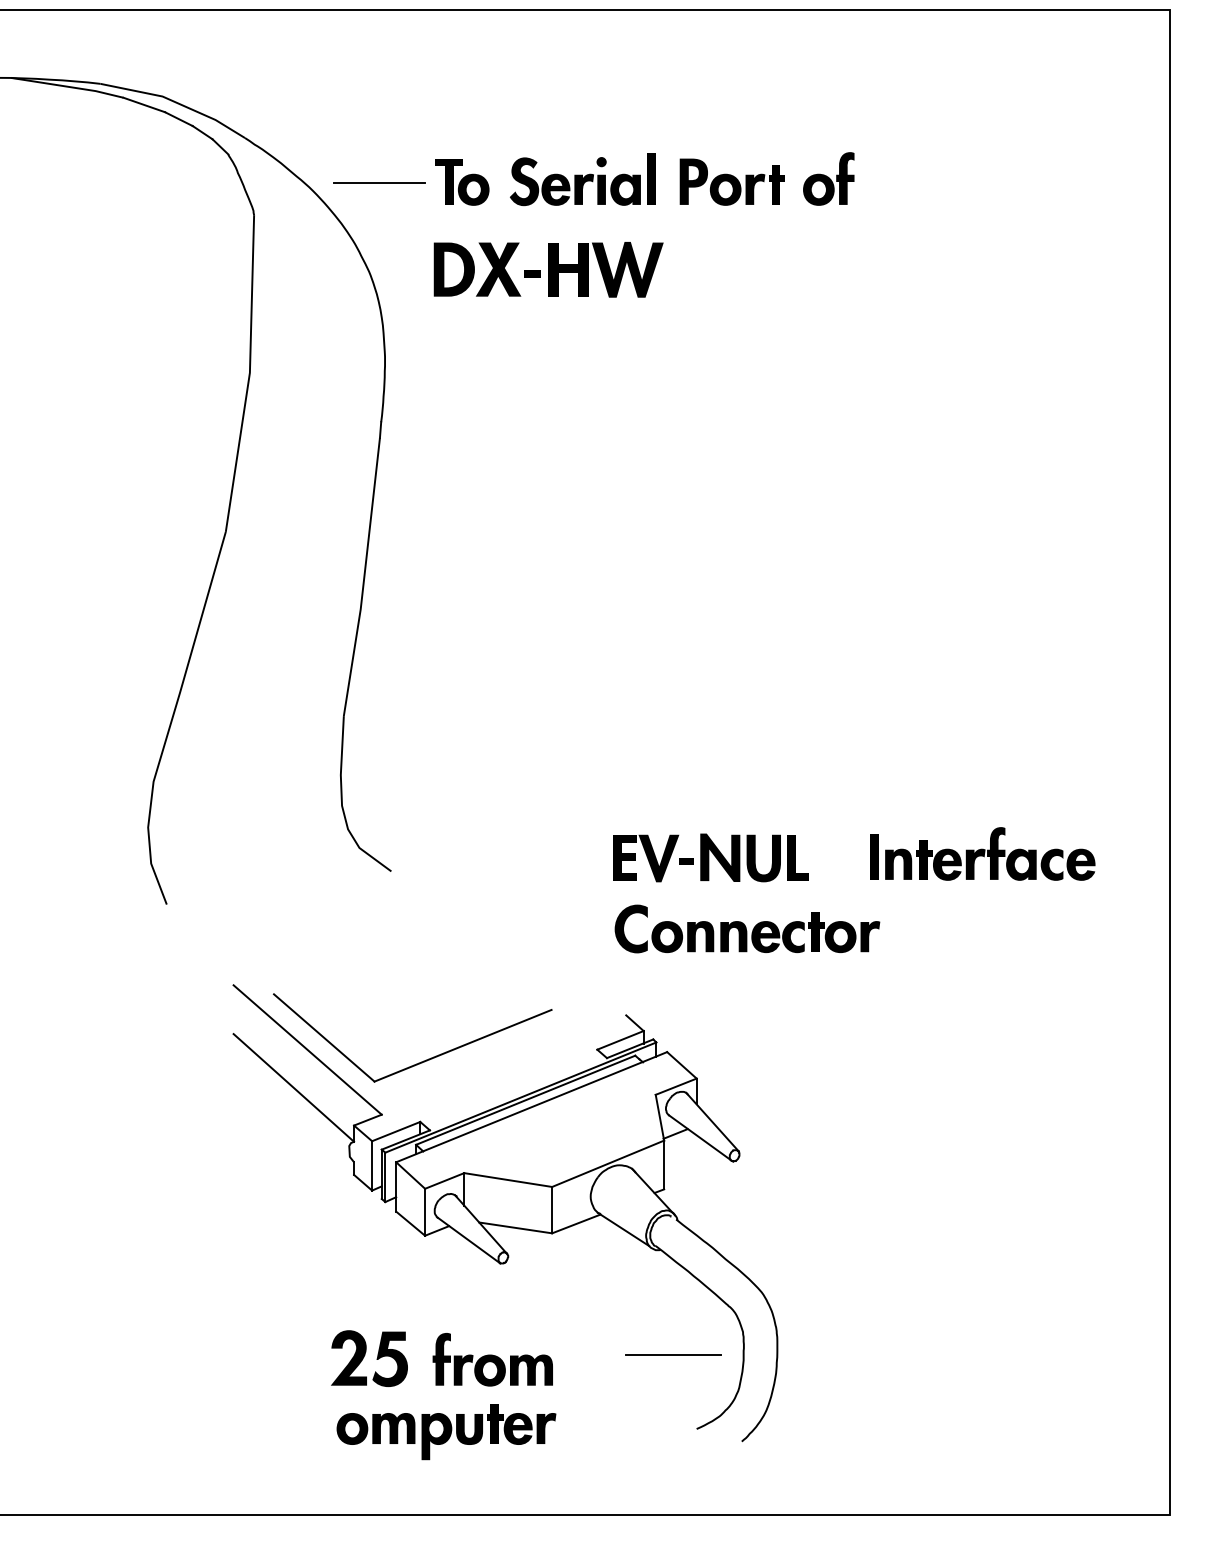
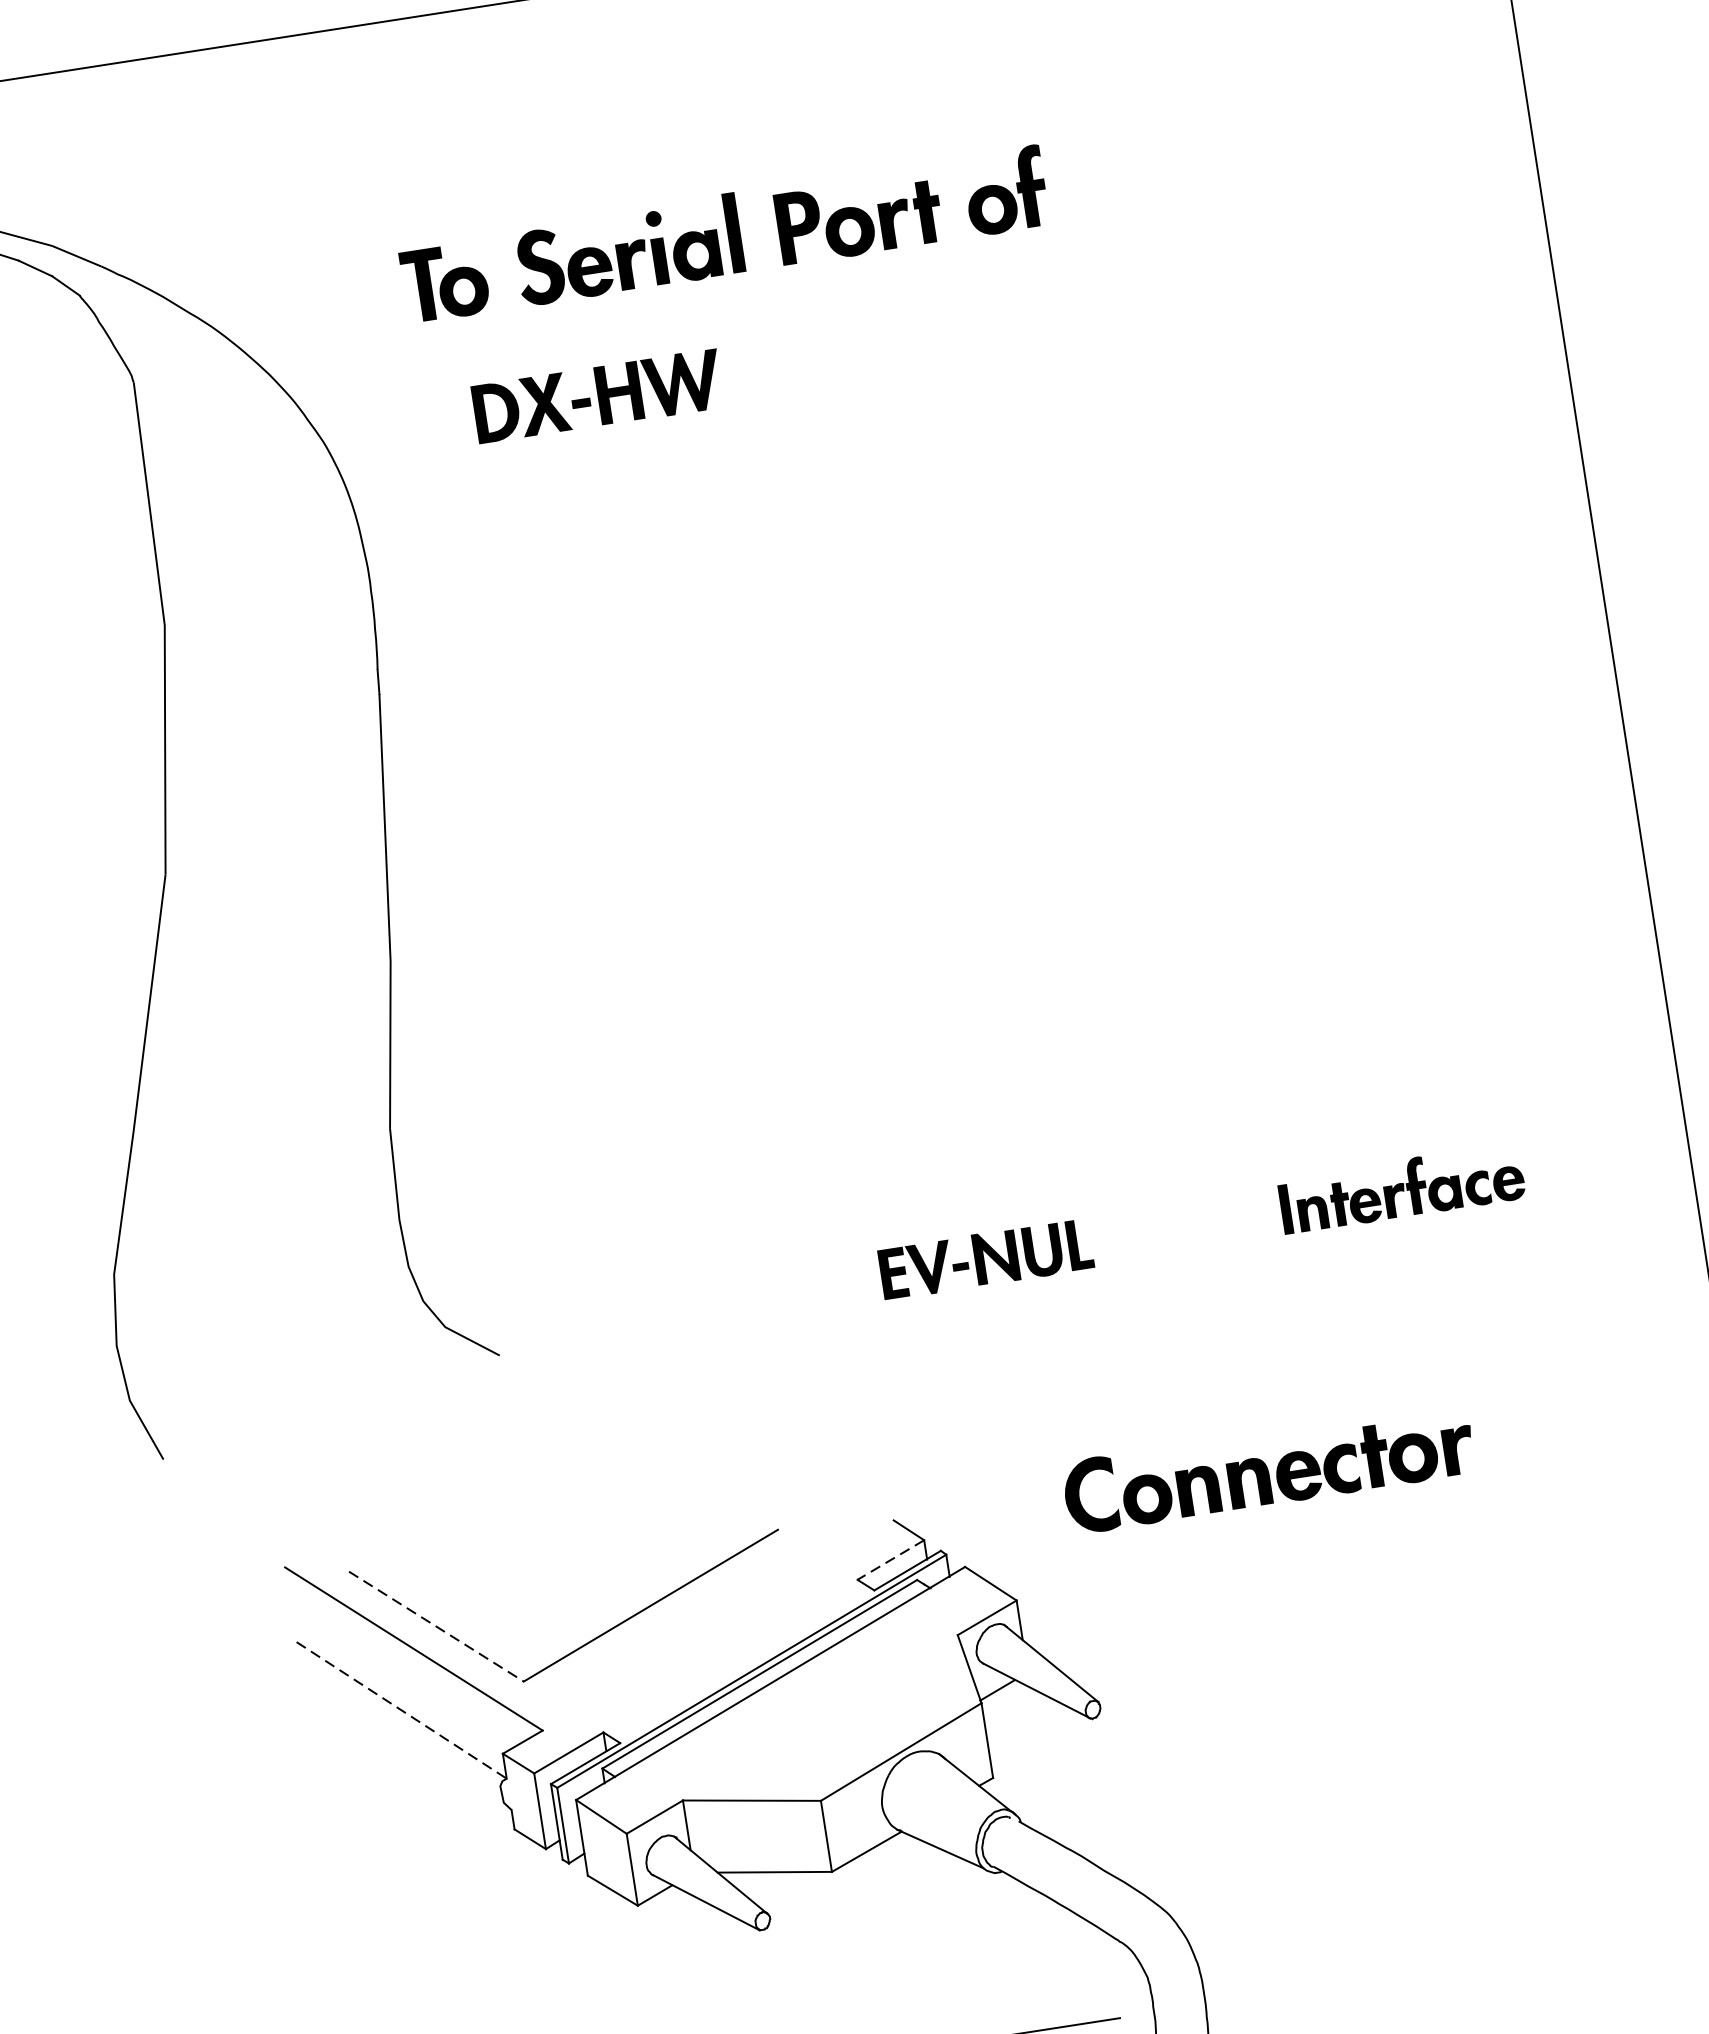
line: (379, 182) -> (318, 302), removed
part: (548, 269) -> (597, 396), size x0.7
part: (982, 853) -> (1401, 1187), size x0.7
part: (710, 857) -> (985, 1258), size x0.7
part: (747, 928) -> (1268, 1467), moved
line: (324, 1037) -> (436, 1625), solid -> dashed
line: (620, 1040) -> (890, 1560), solid -> dashed
line: (293, 1087) -> (401, 1709), solid -> dashed

